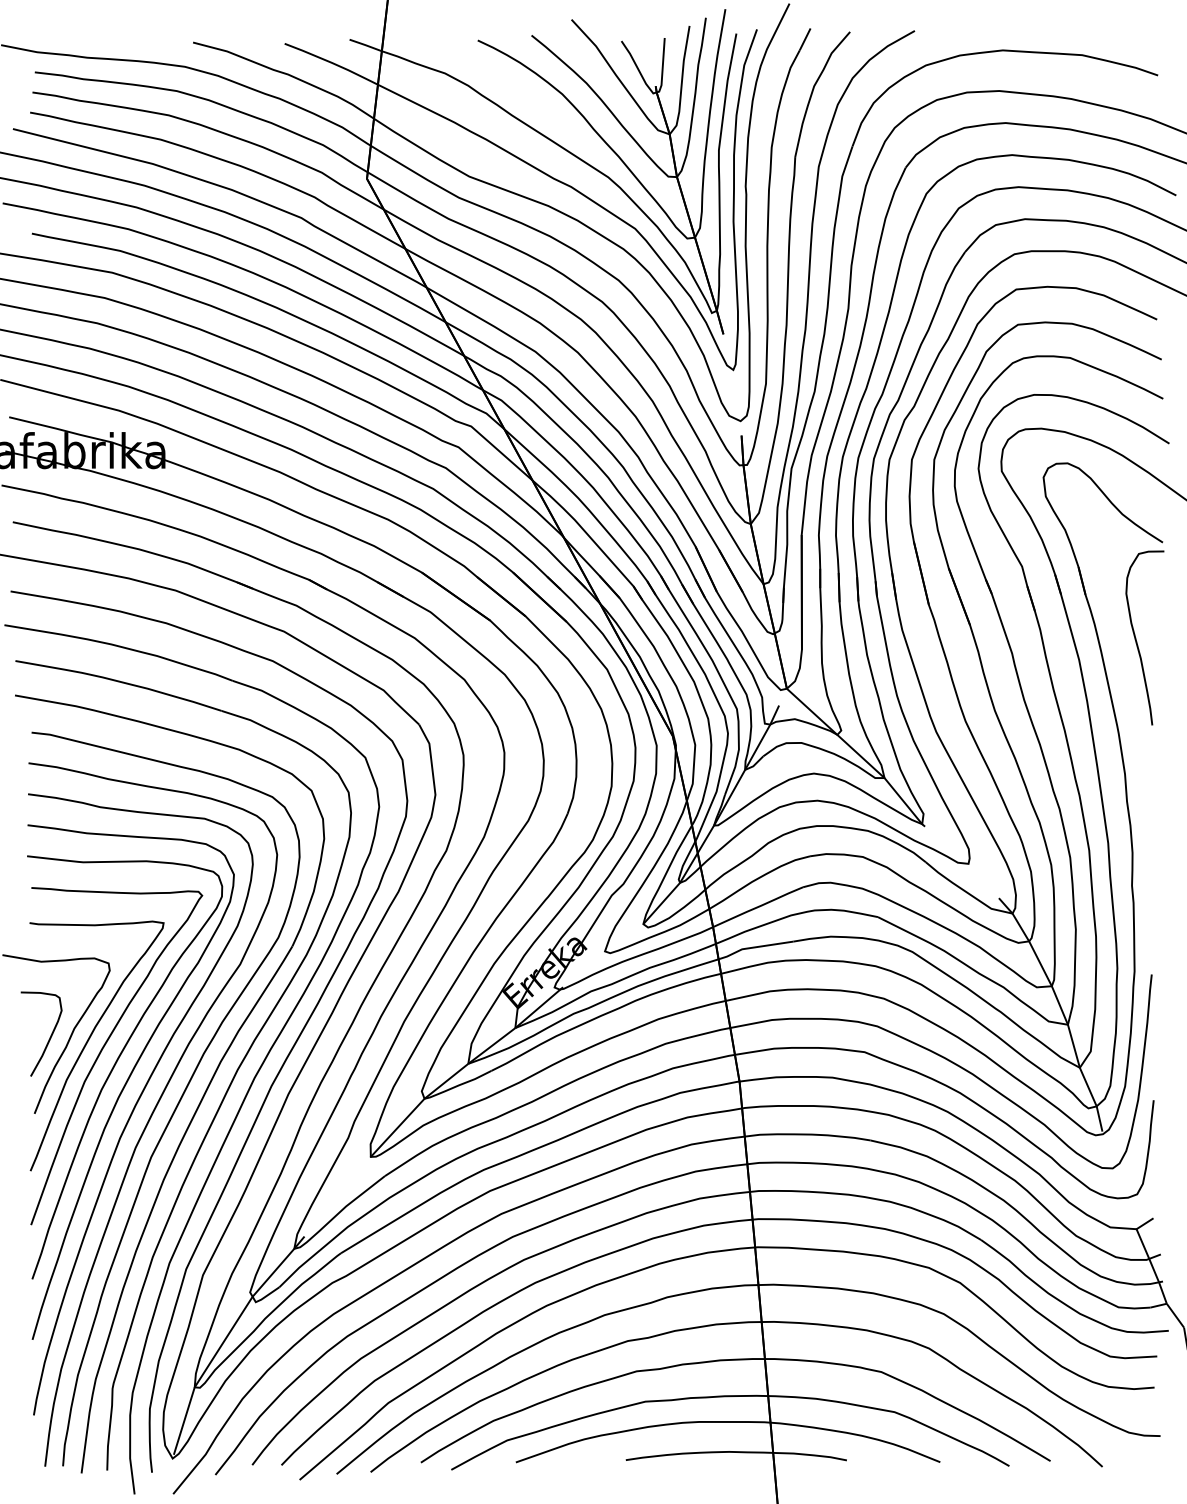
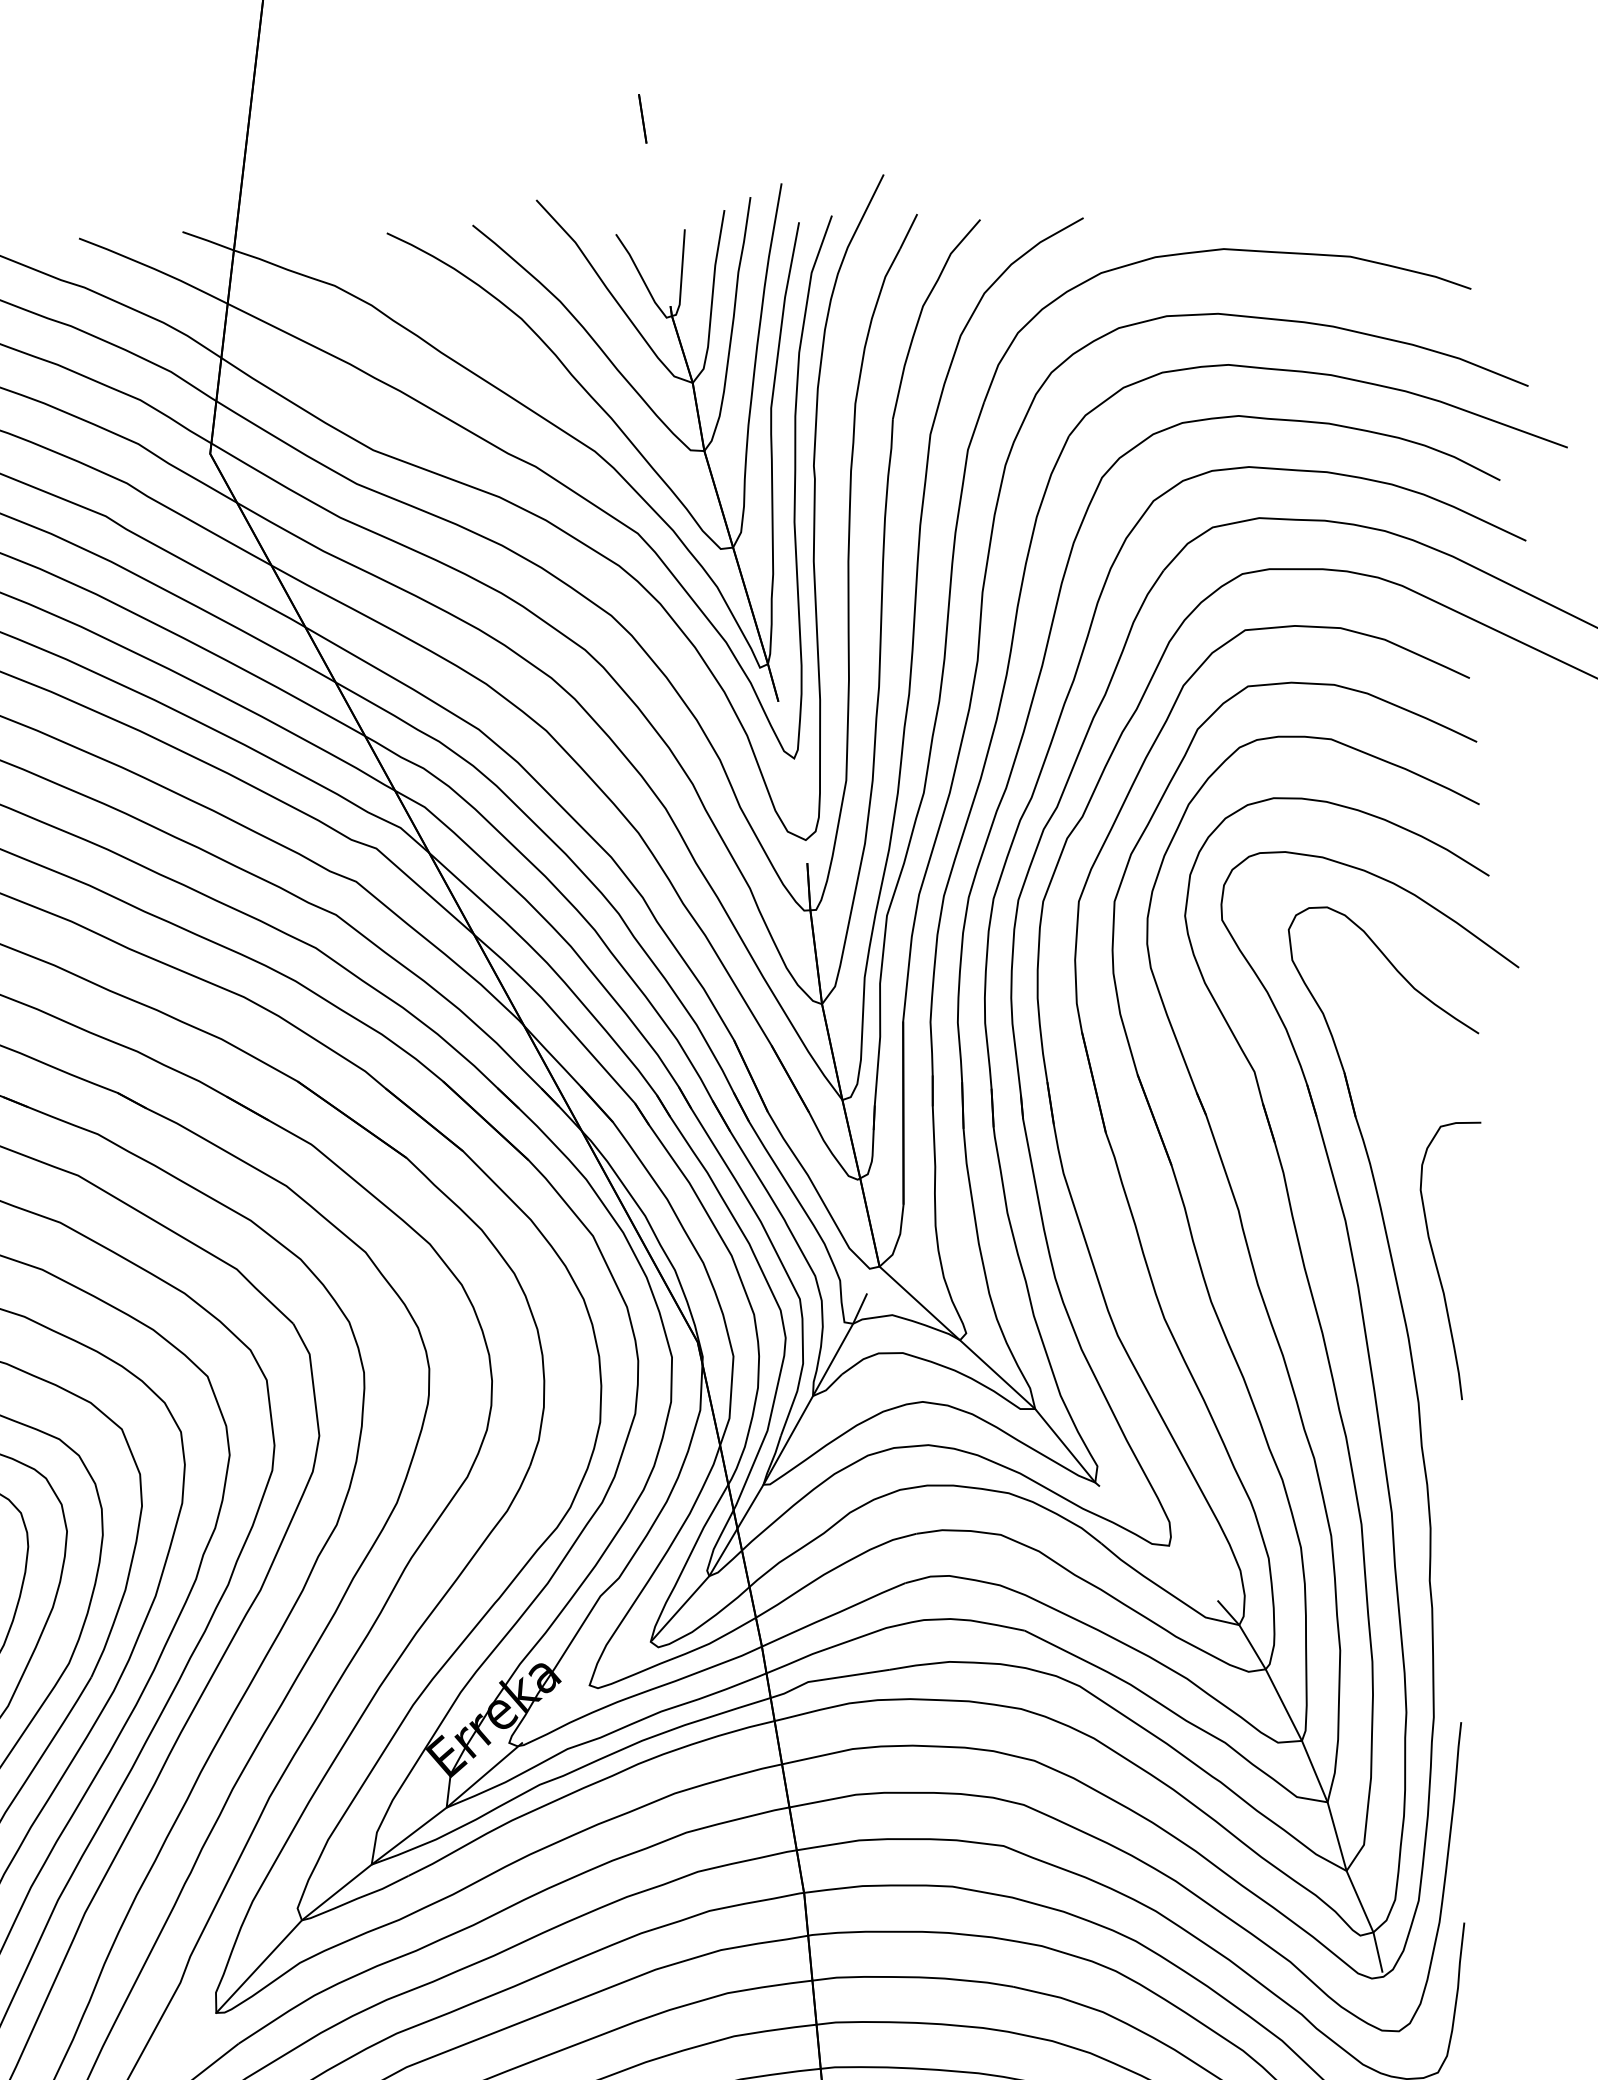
curve: (1136, 637) -> (1436, 1259), moved

